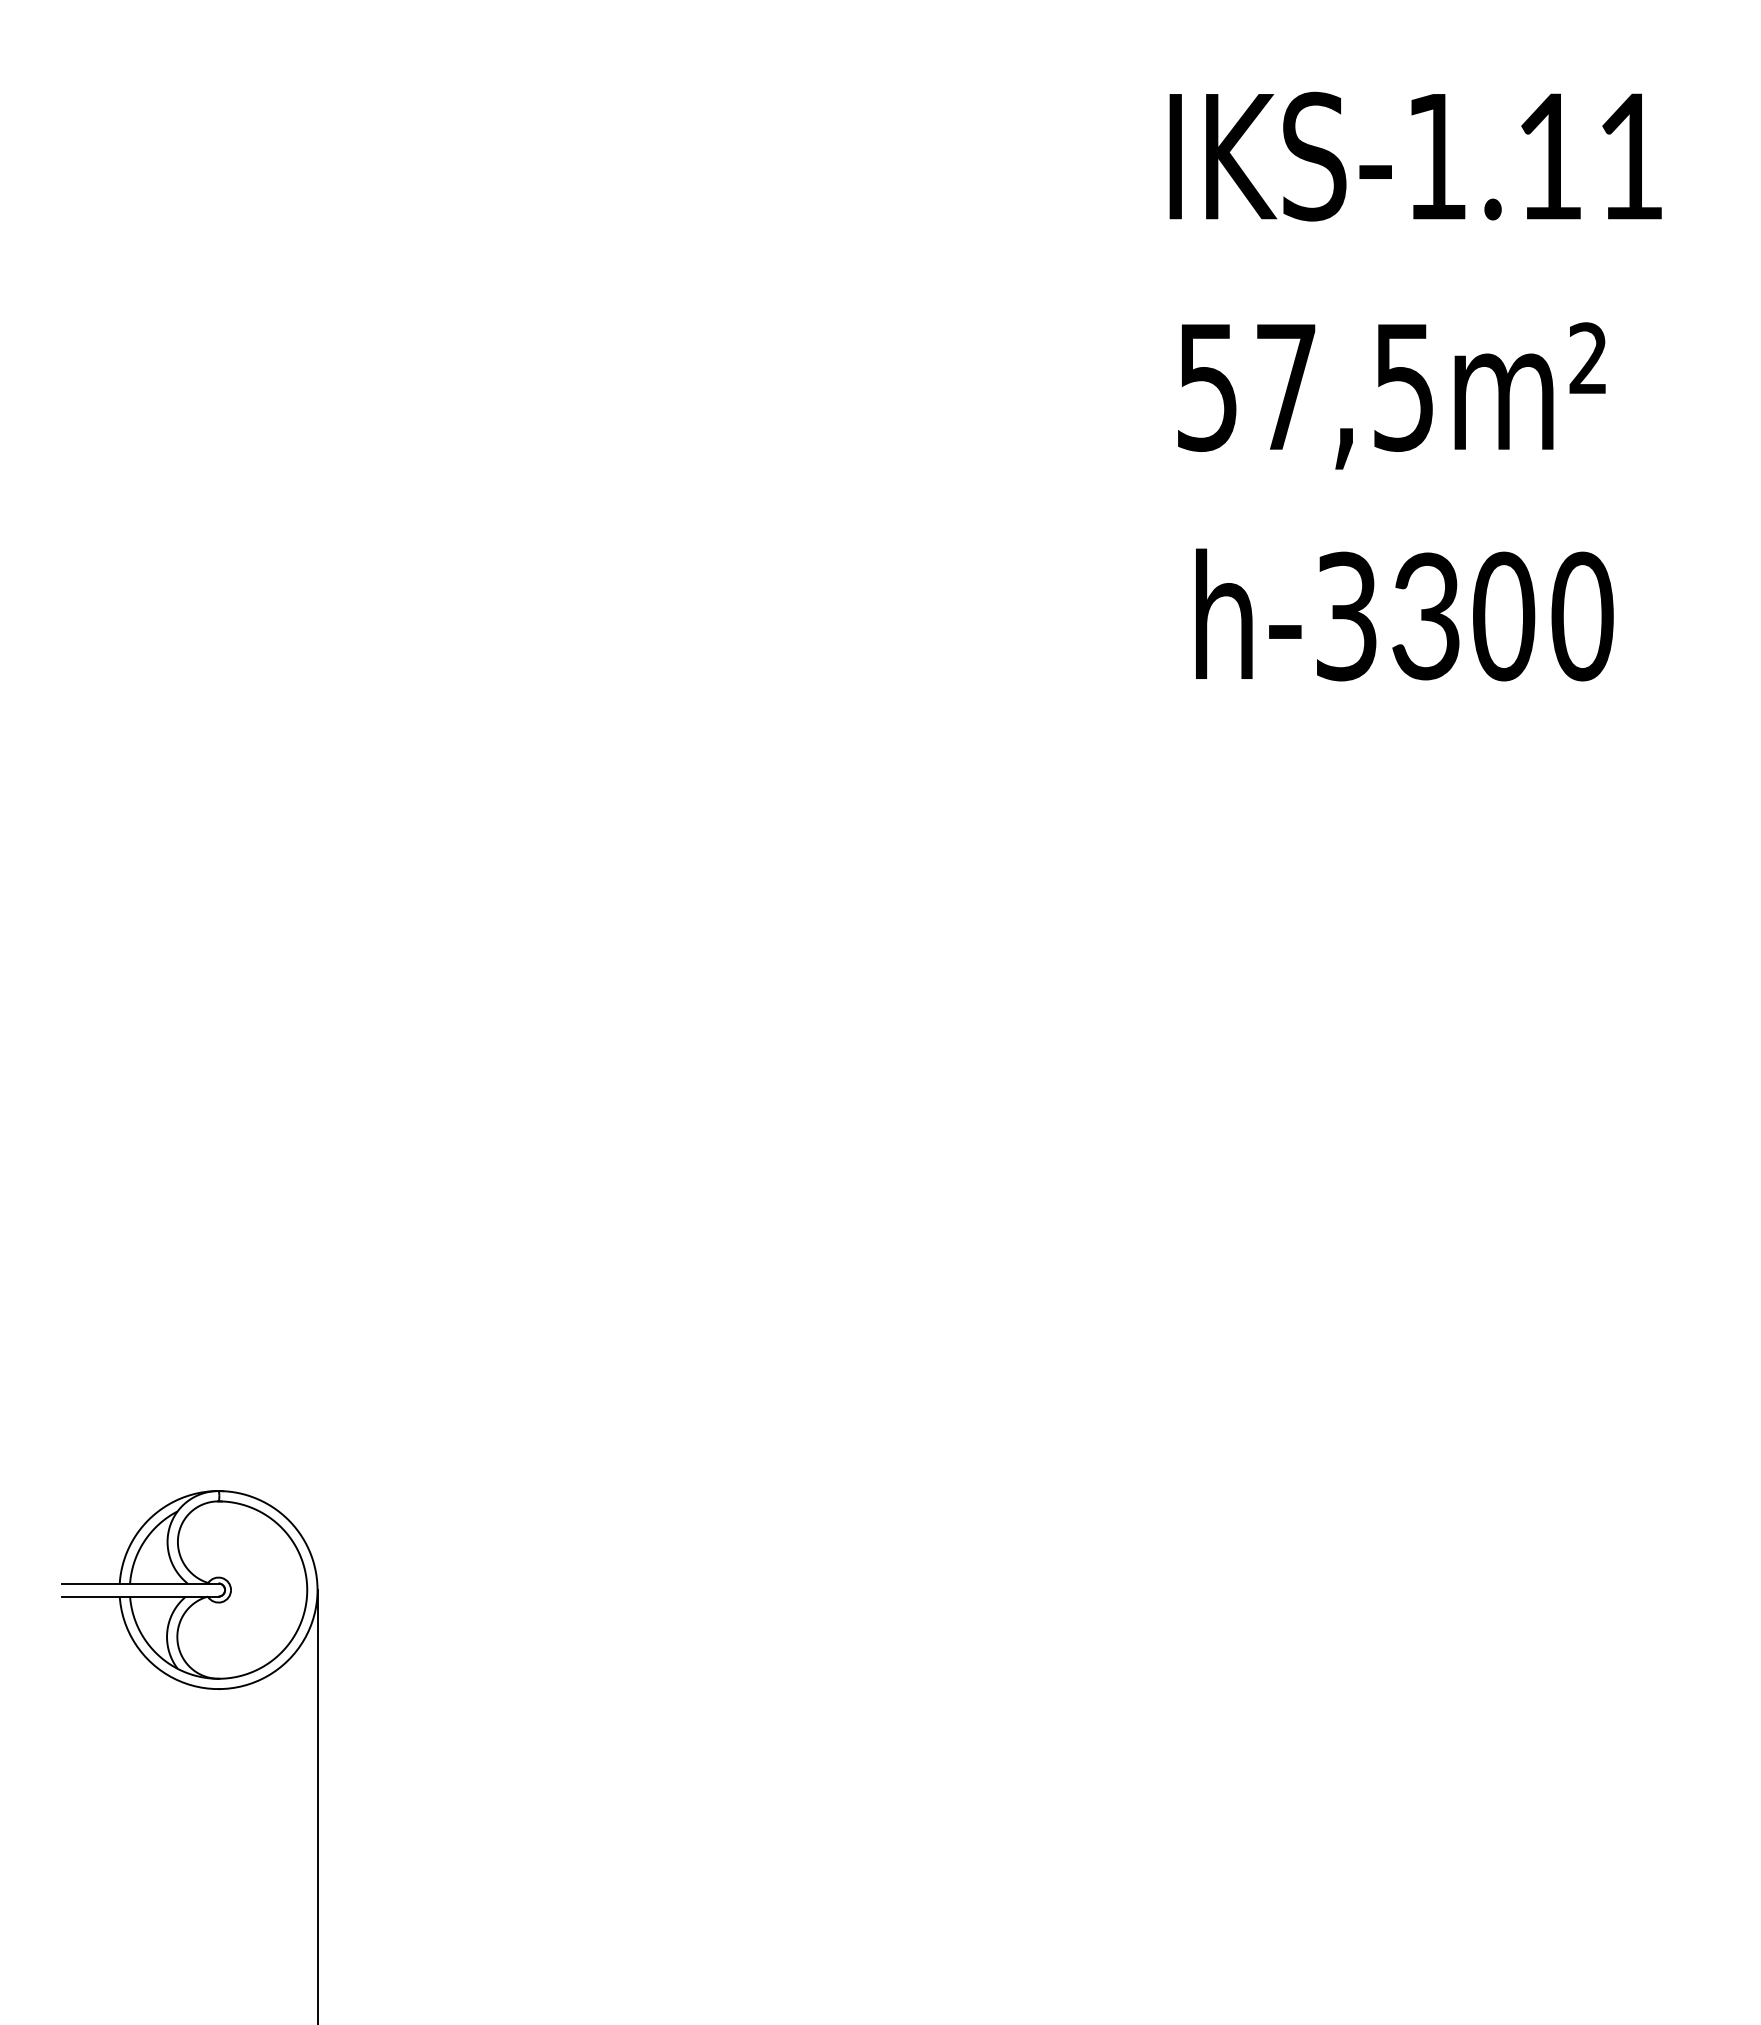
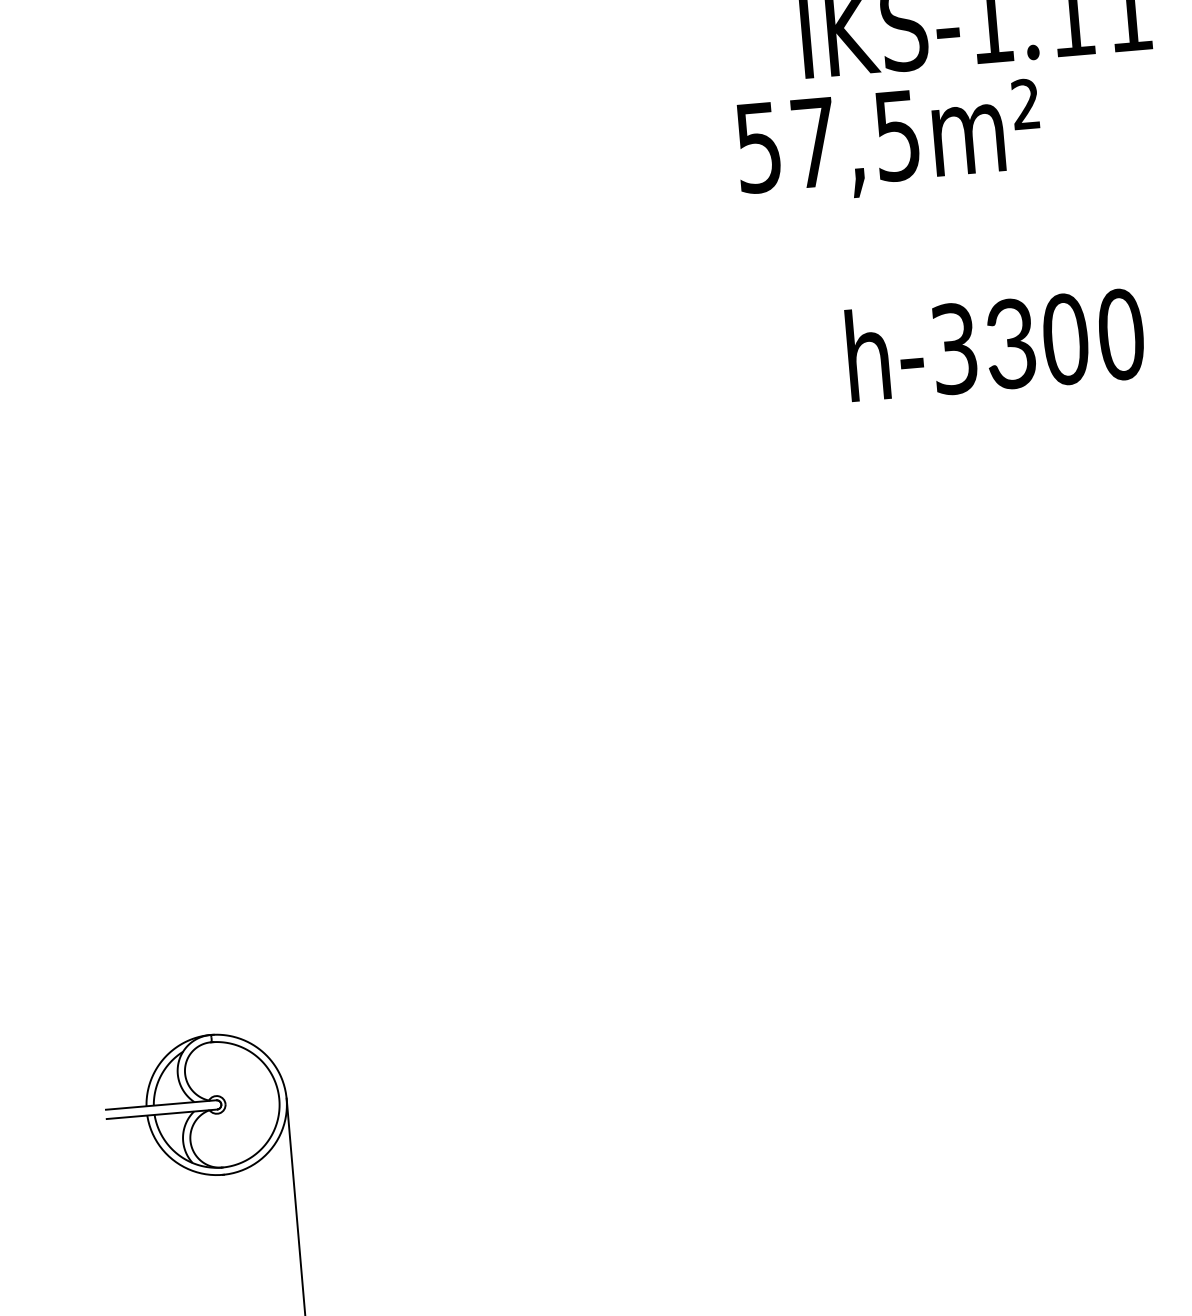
text: (1391, 395) -> (889, 142), moved

